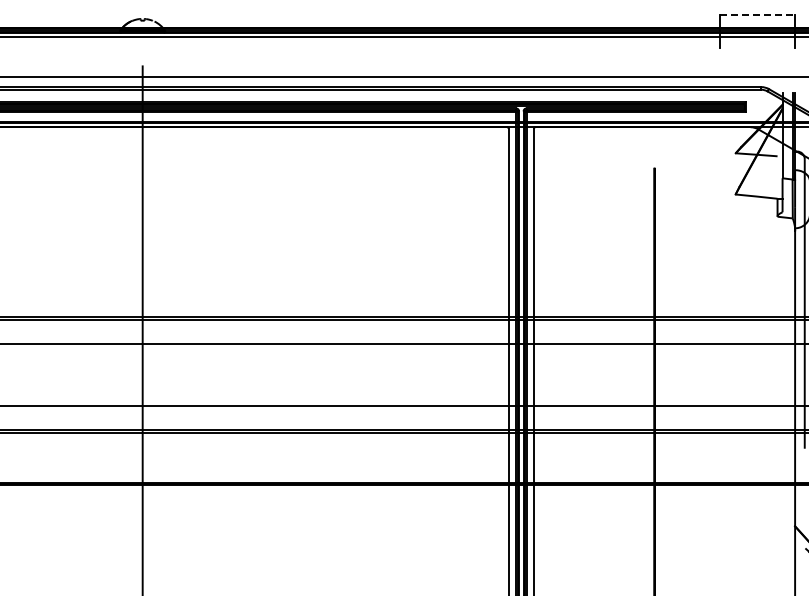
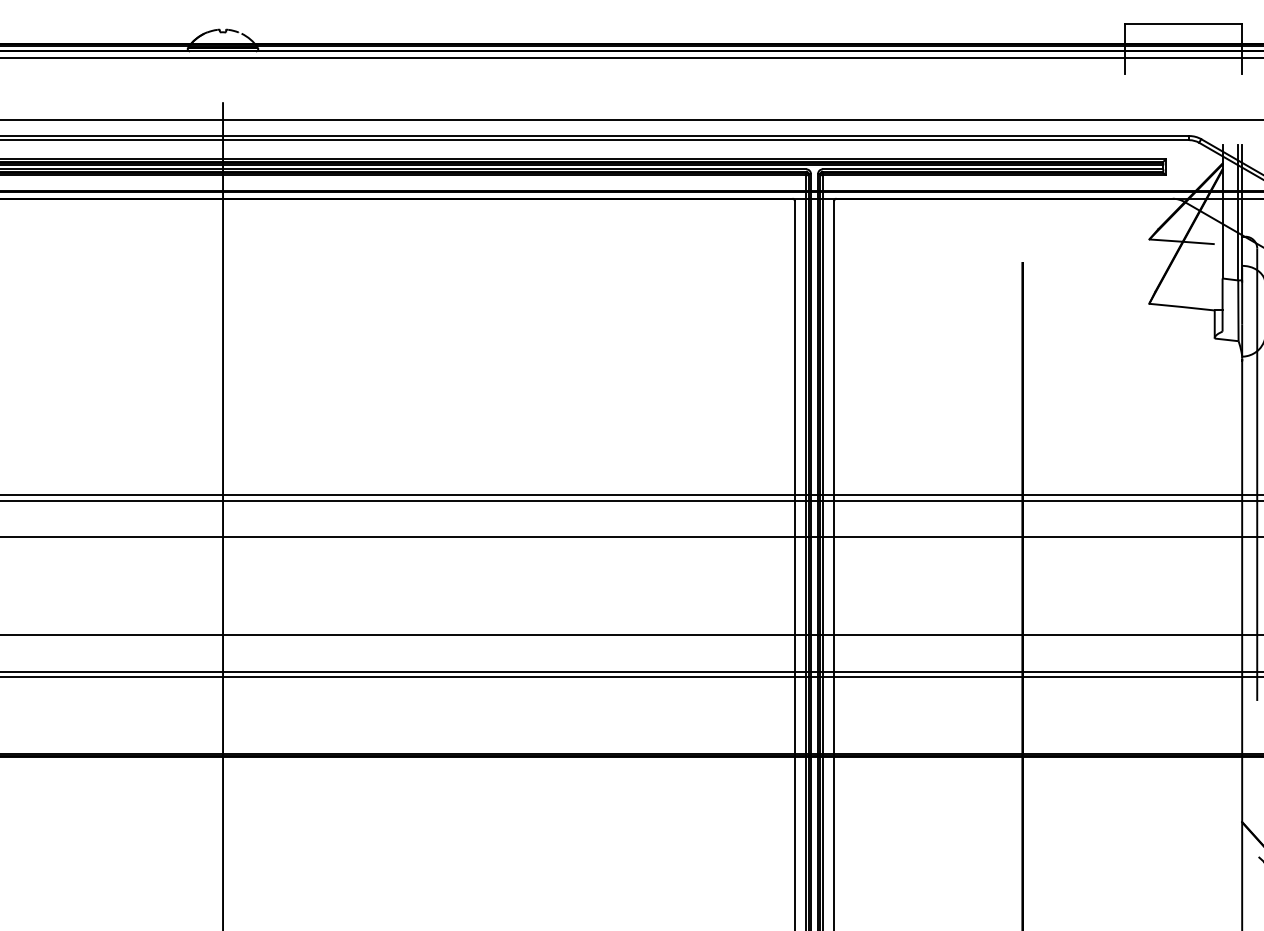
line: (757, 15) -> (1183, 24), dashed -> solid

